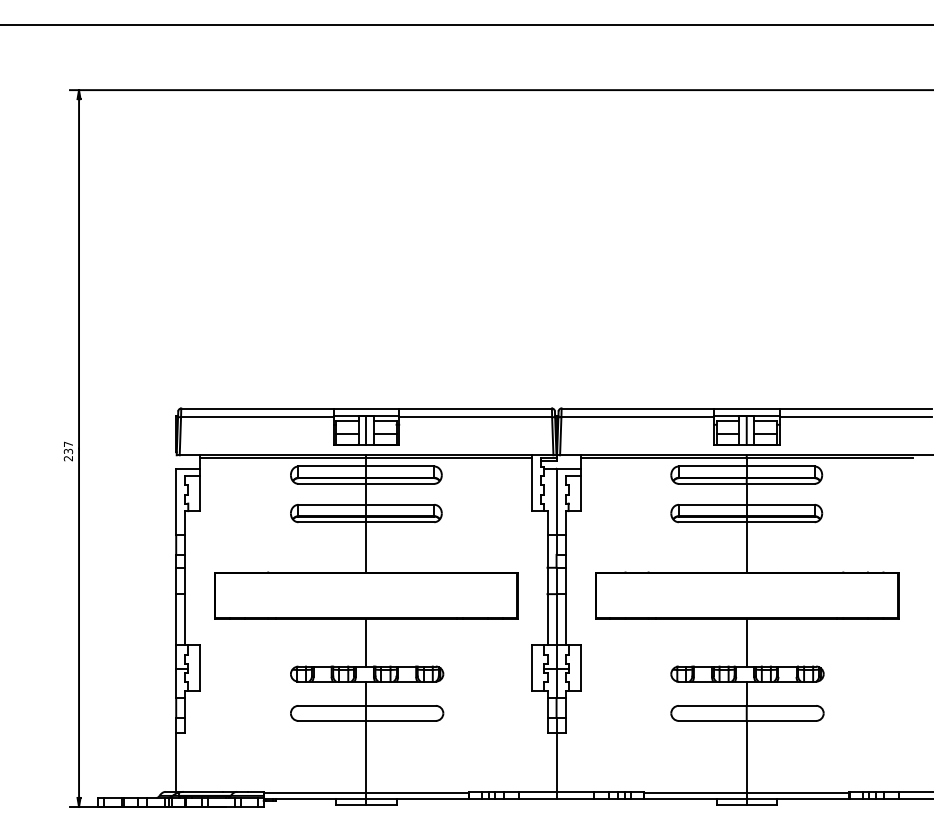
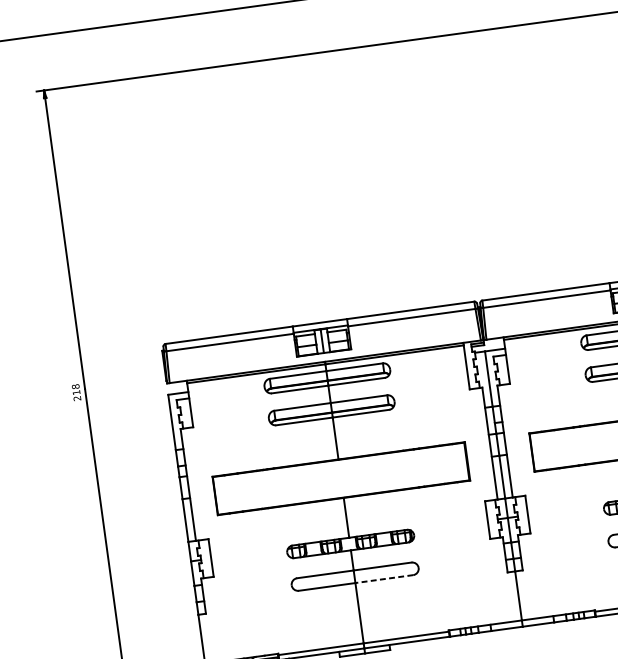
text: (68, 447) -> (76, 389), 237 -> 218
line: (401, 720) -> (384, 578), solid -> dashed

